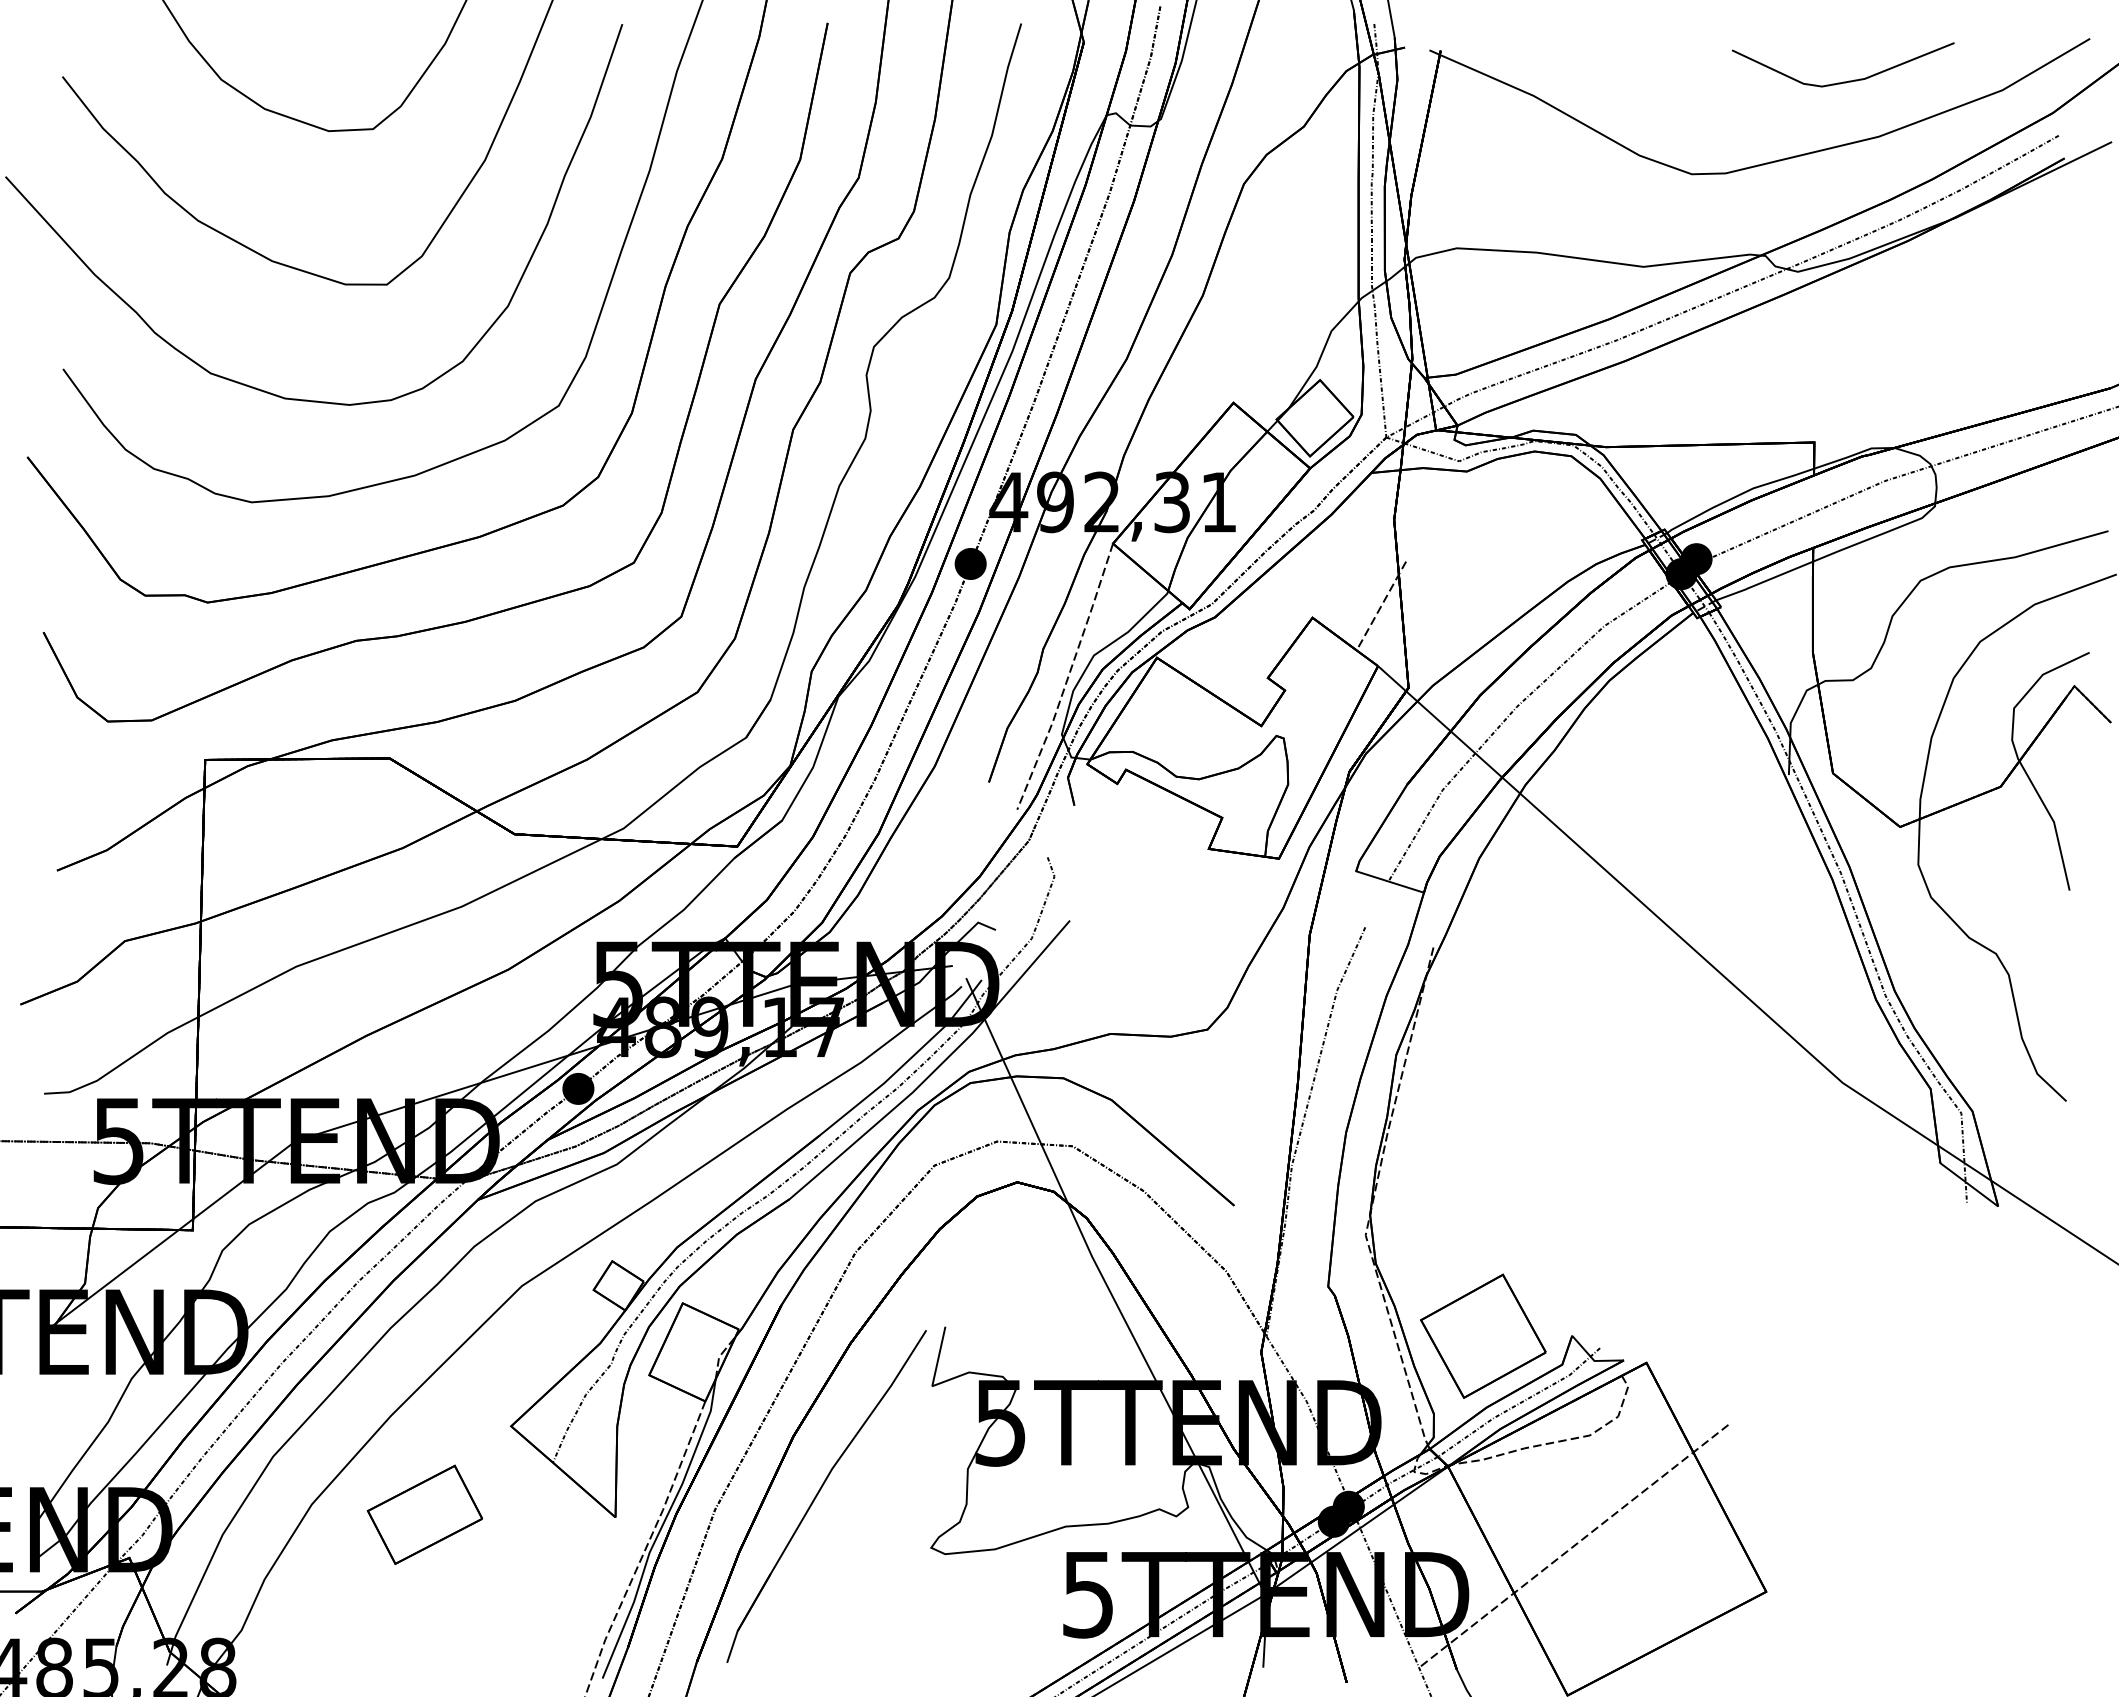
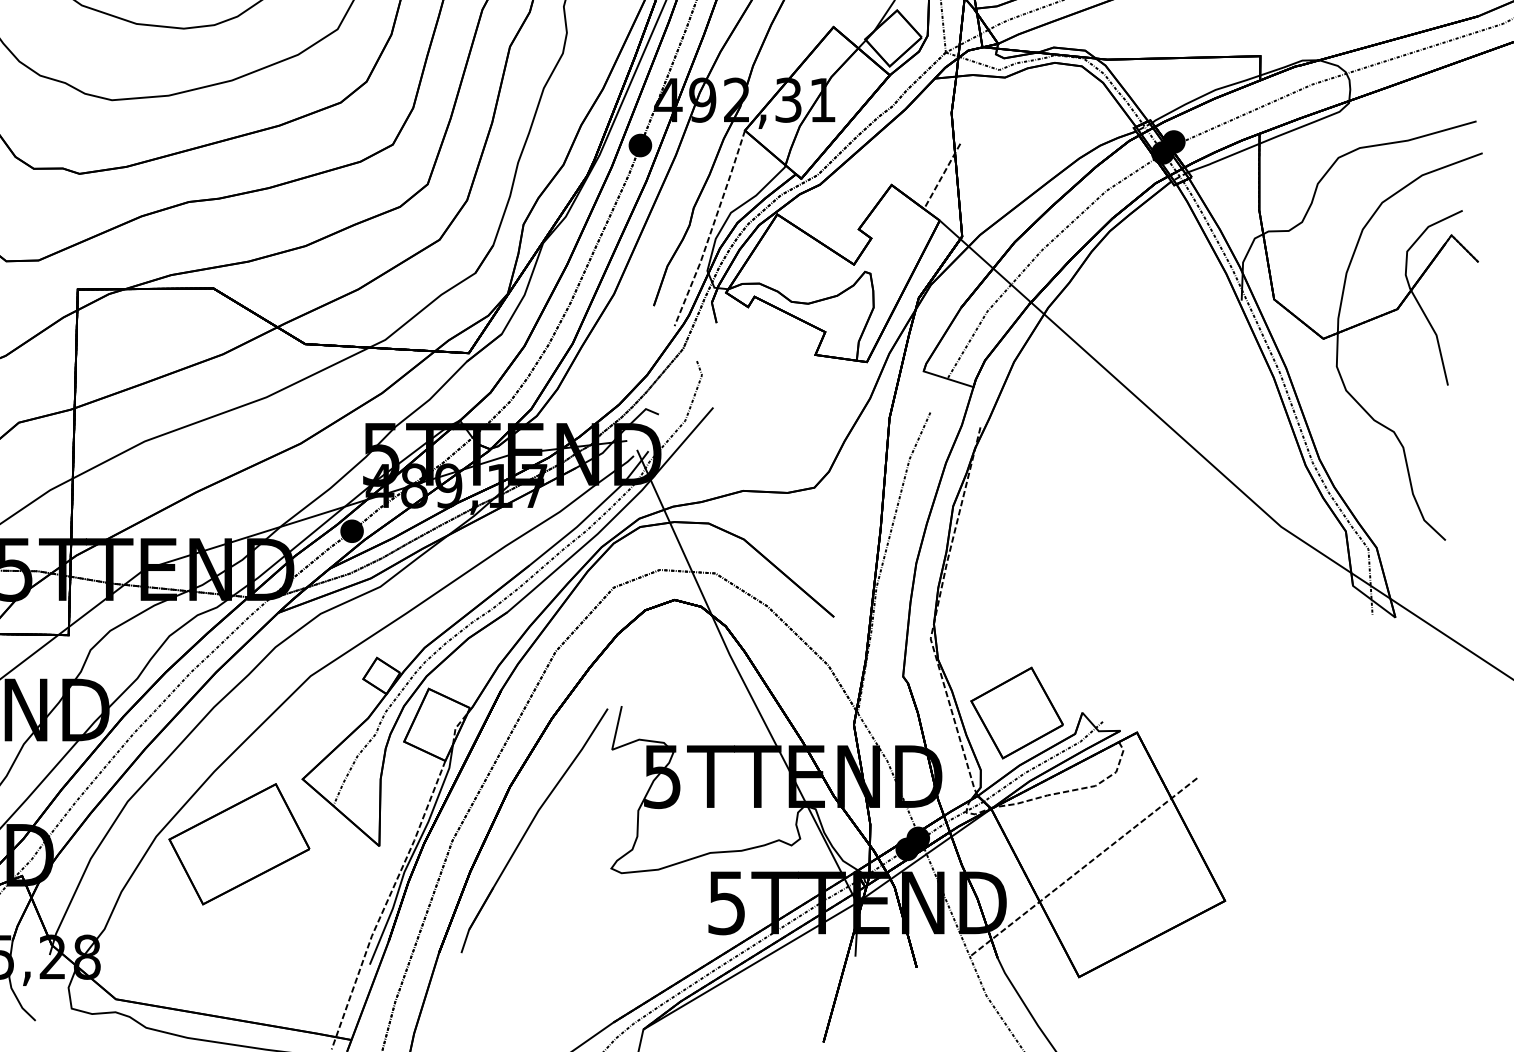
part: (424, 1514) -> (239, 844), size x1.67

